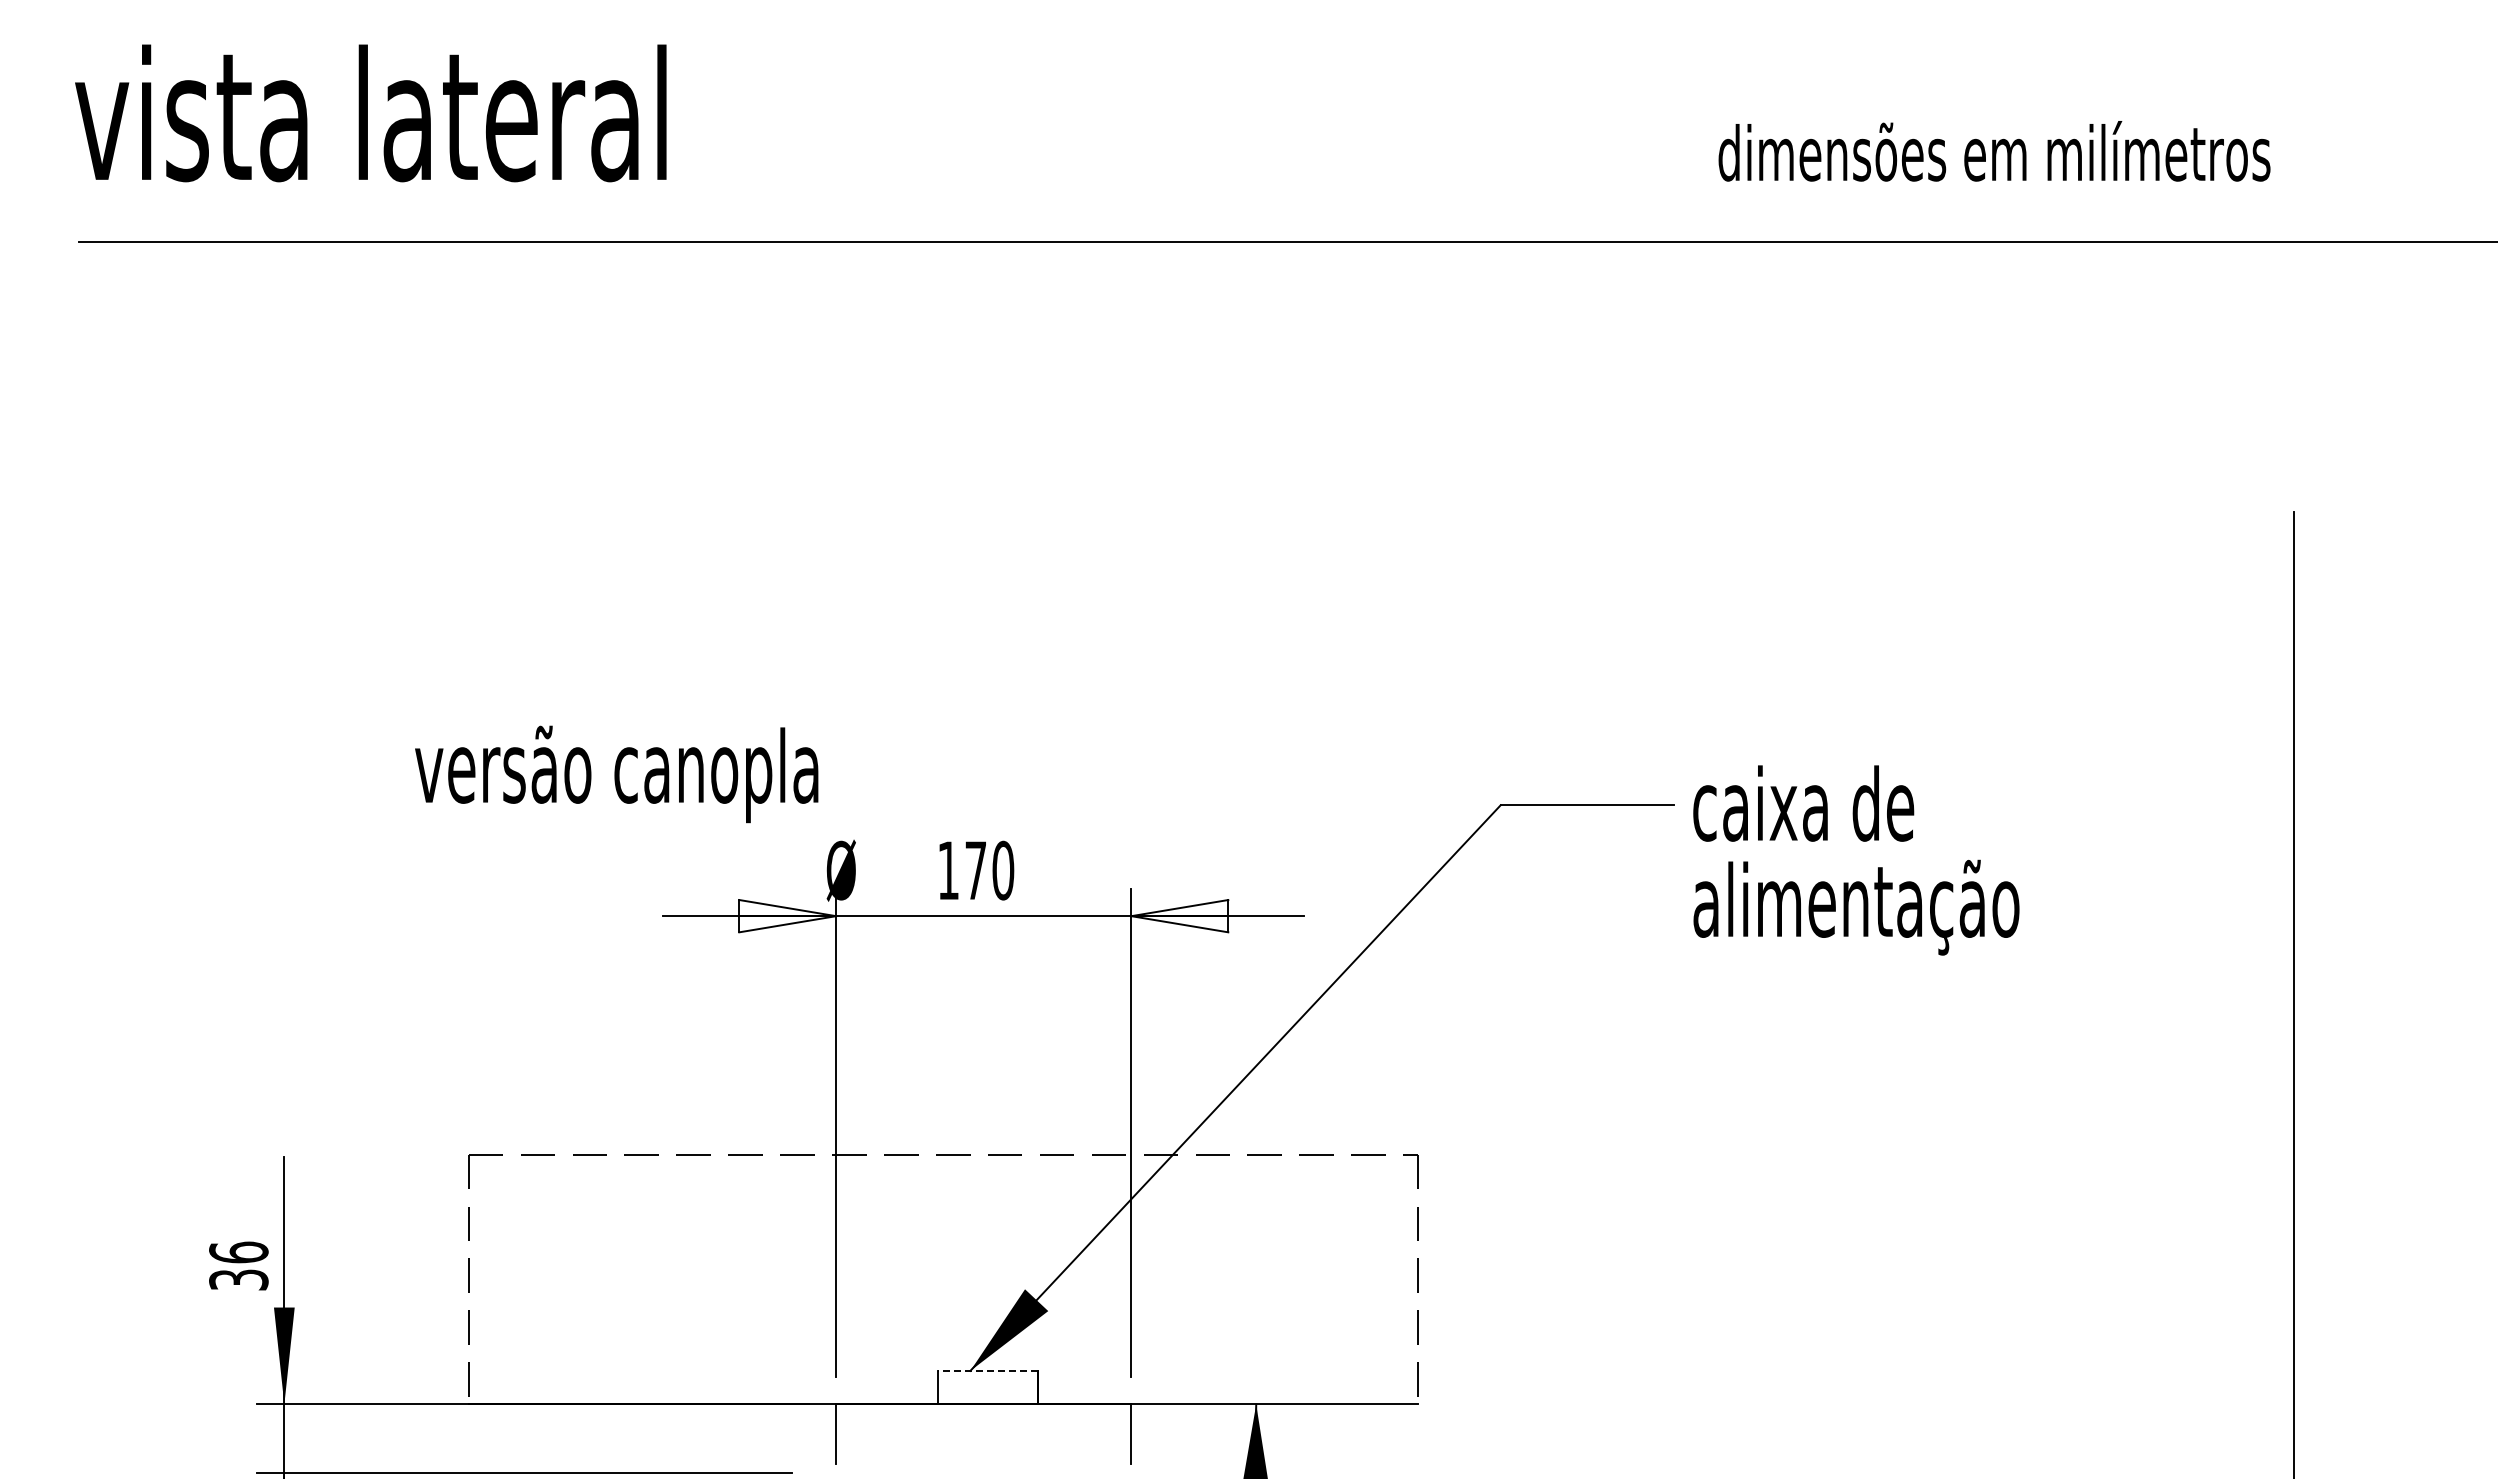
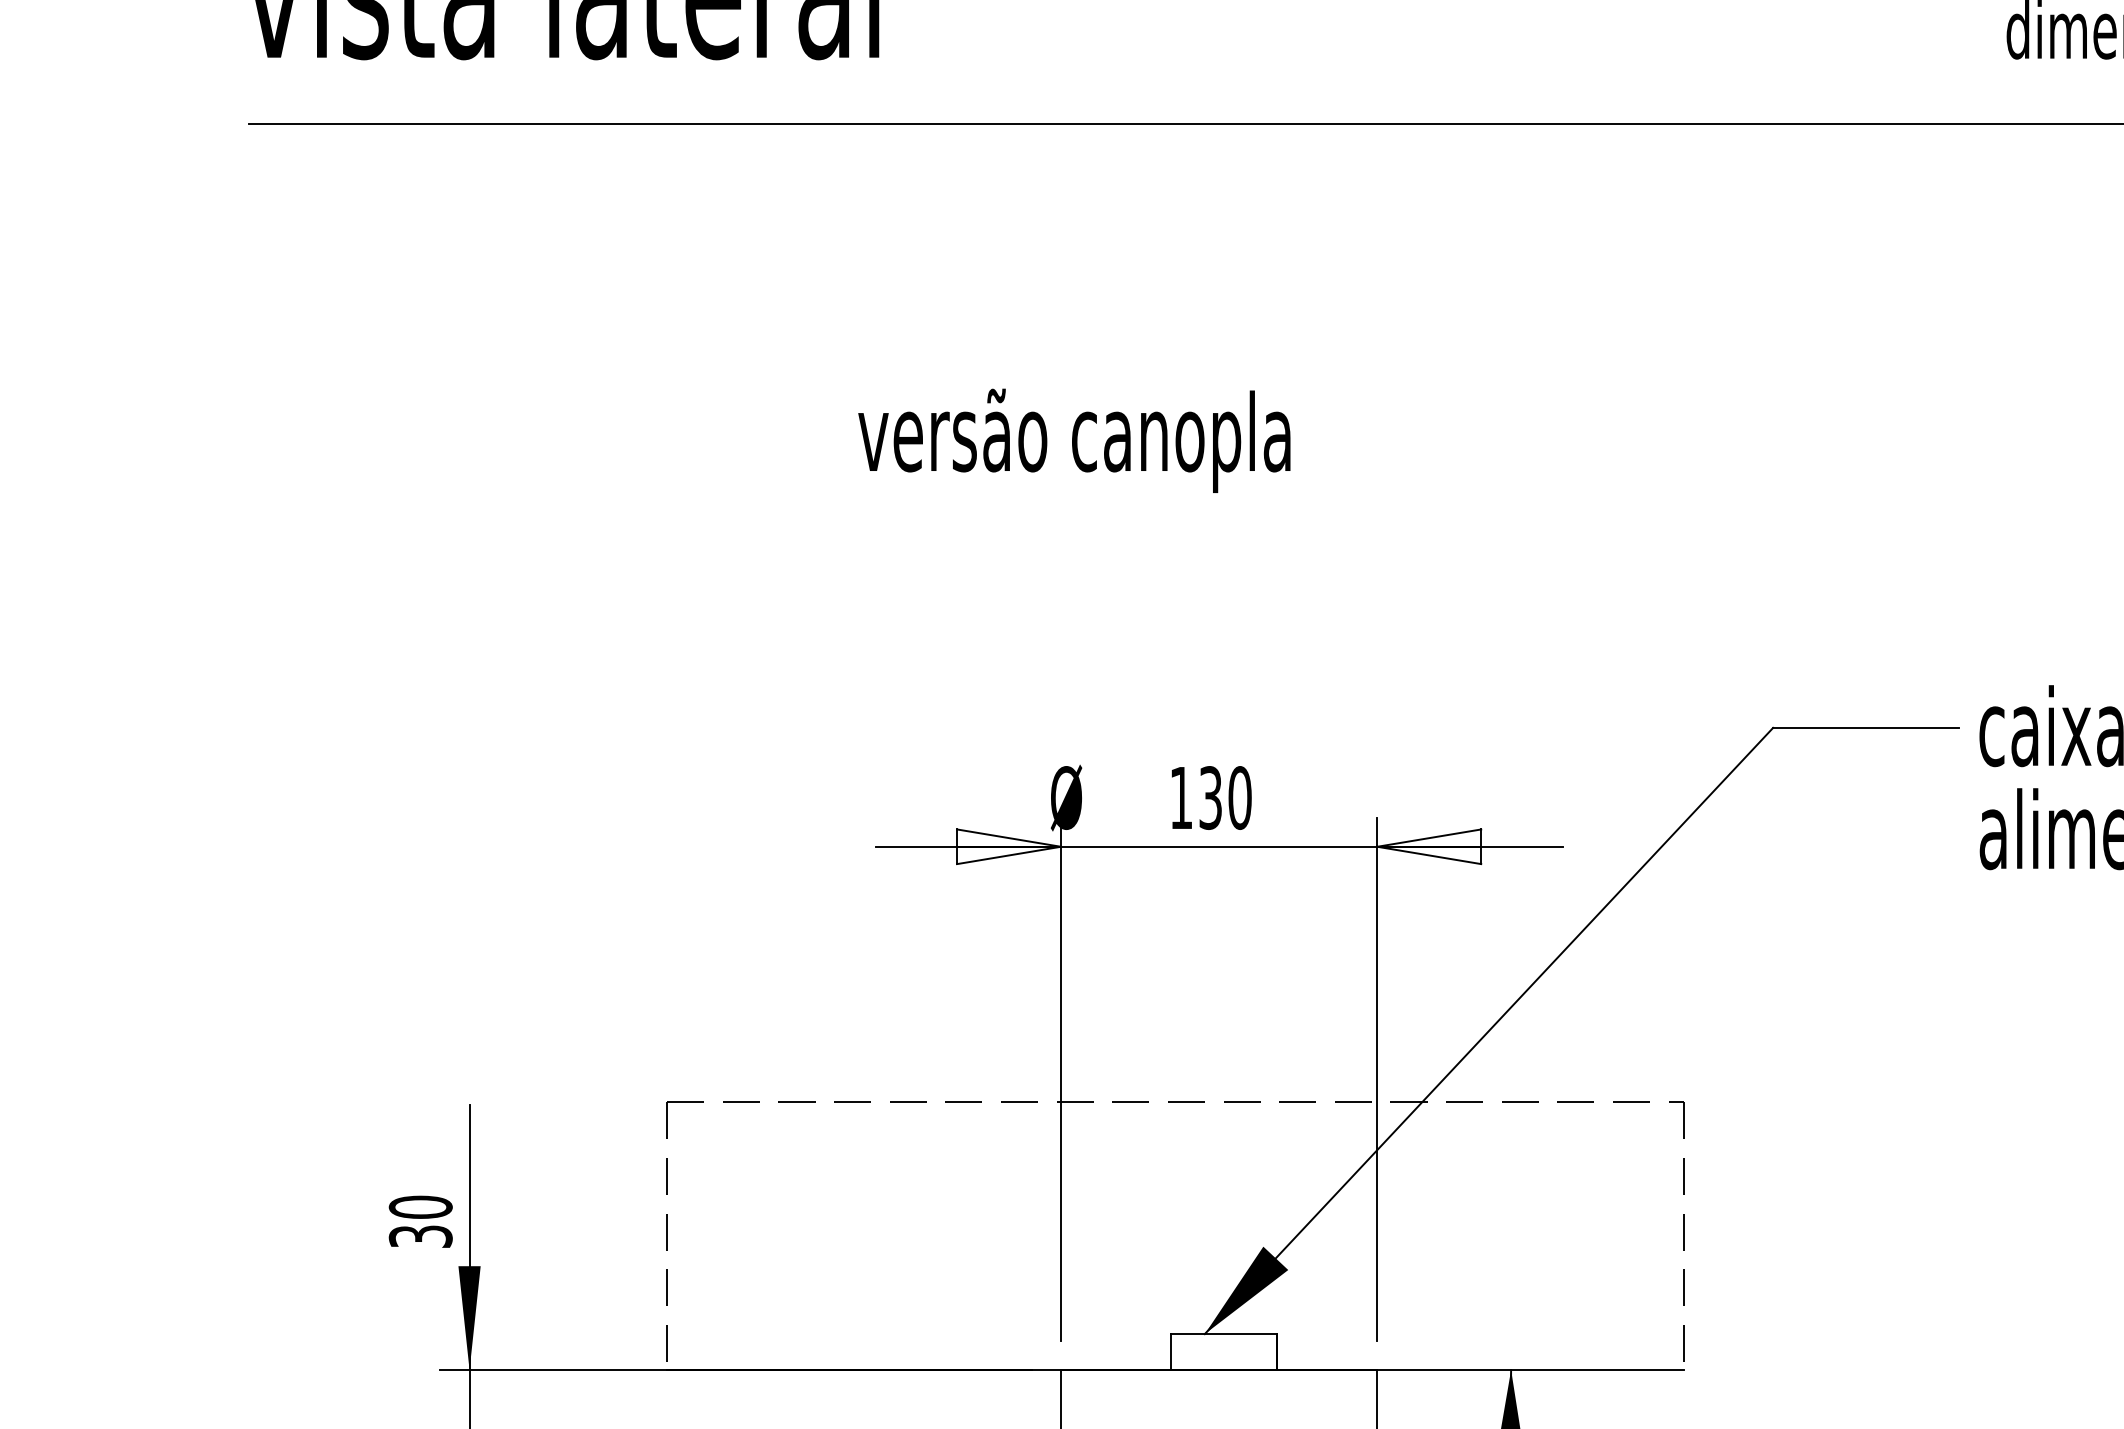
text: (616, 774) -> (1074, 440), moved
text: (975, 870) -> (1210, 797), 170 -> 130
text: (238, 1252) -> (420, 1207), 36 -> 30
line: (988, 1370) -> (1224, 1333), dashed -> solid

